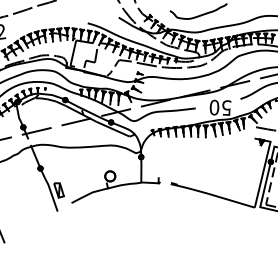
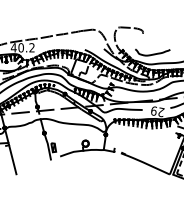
text: (220, 107) -> (157, 111), 50 -> 29

